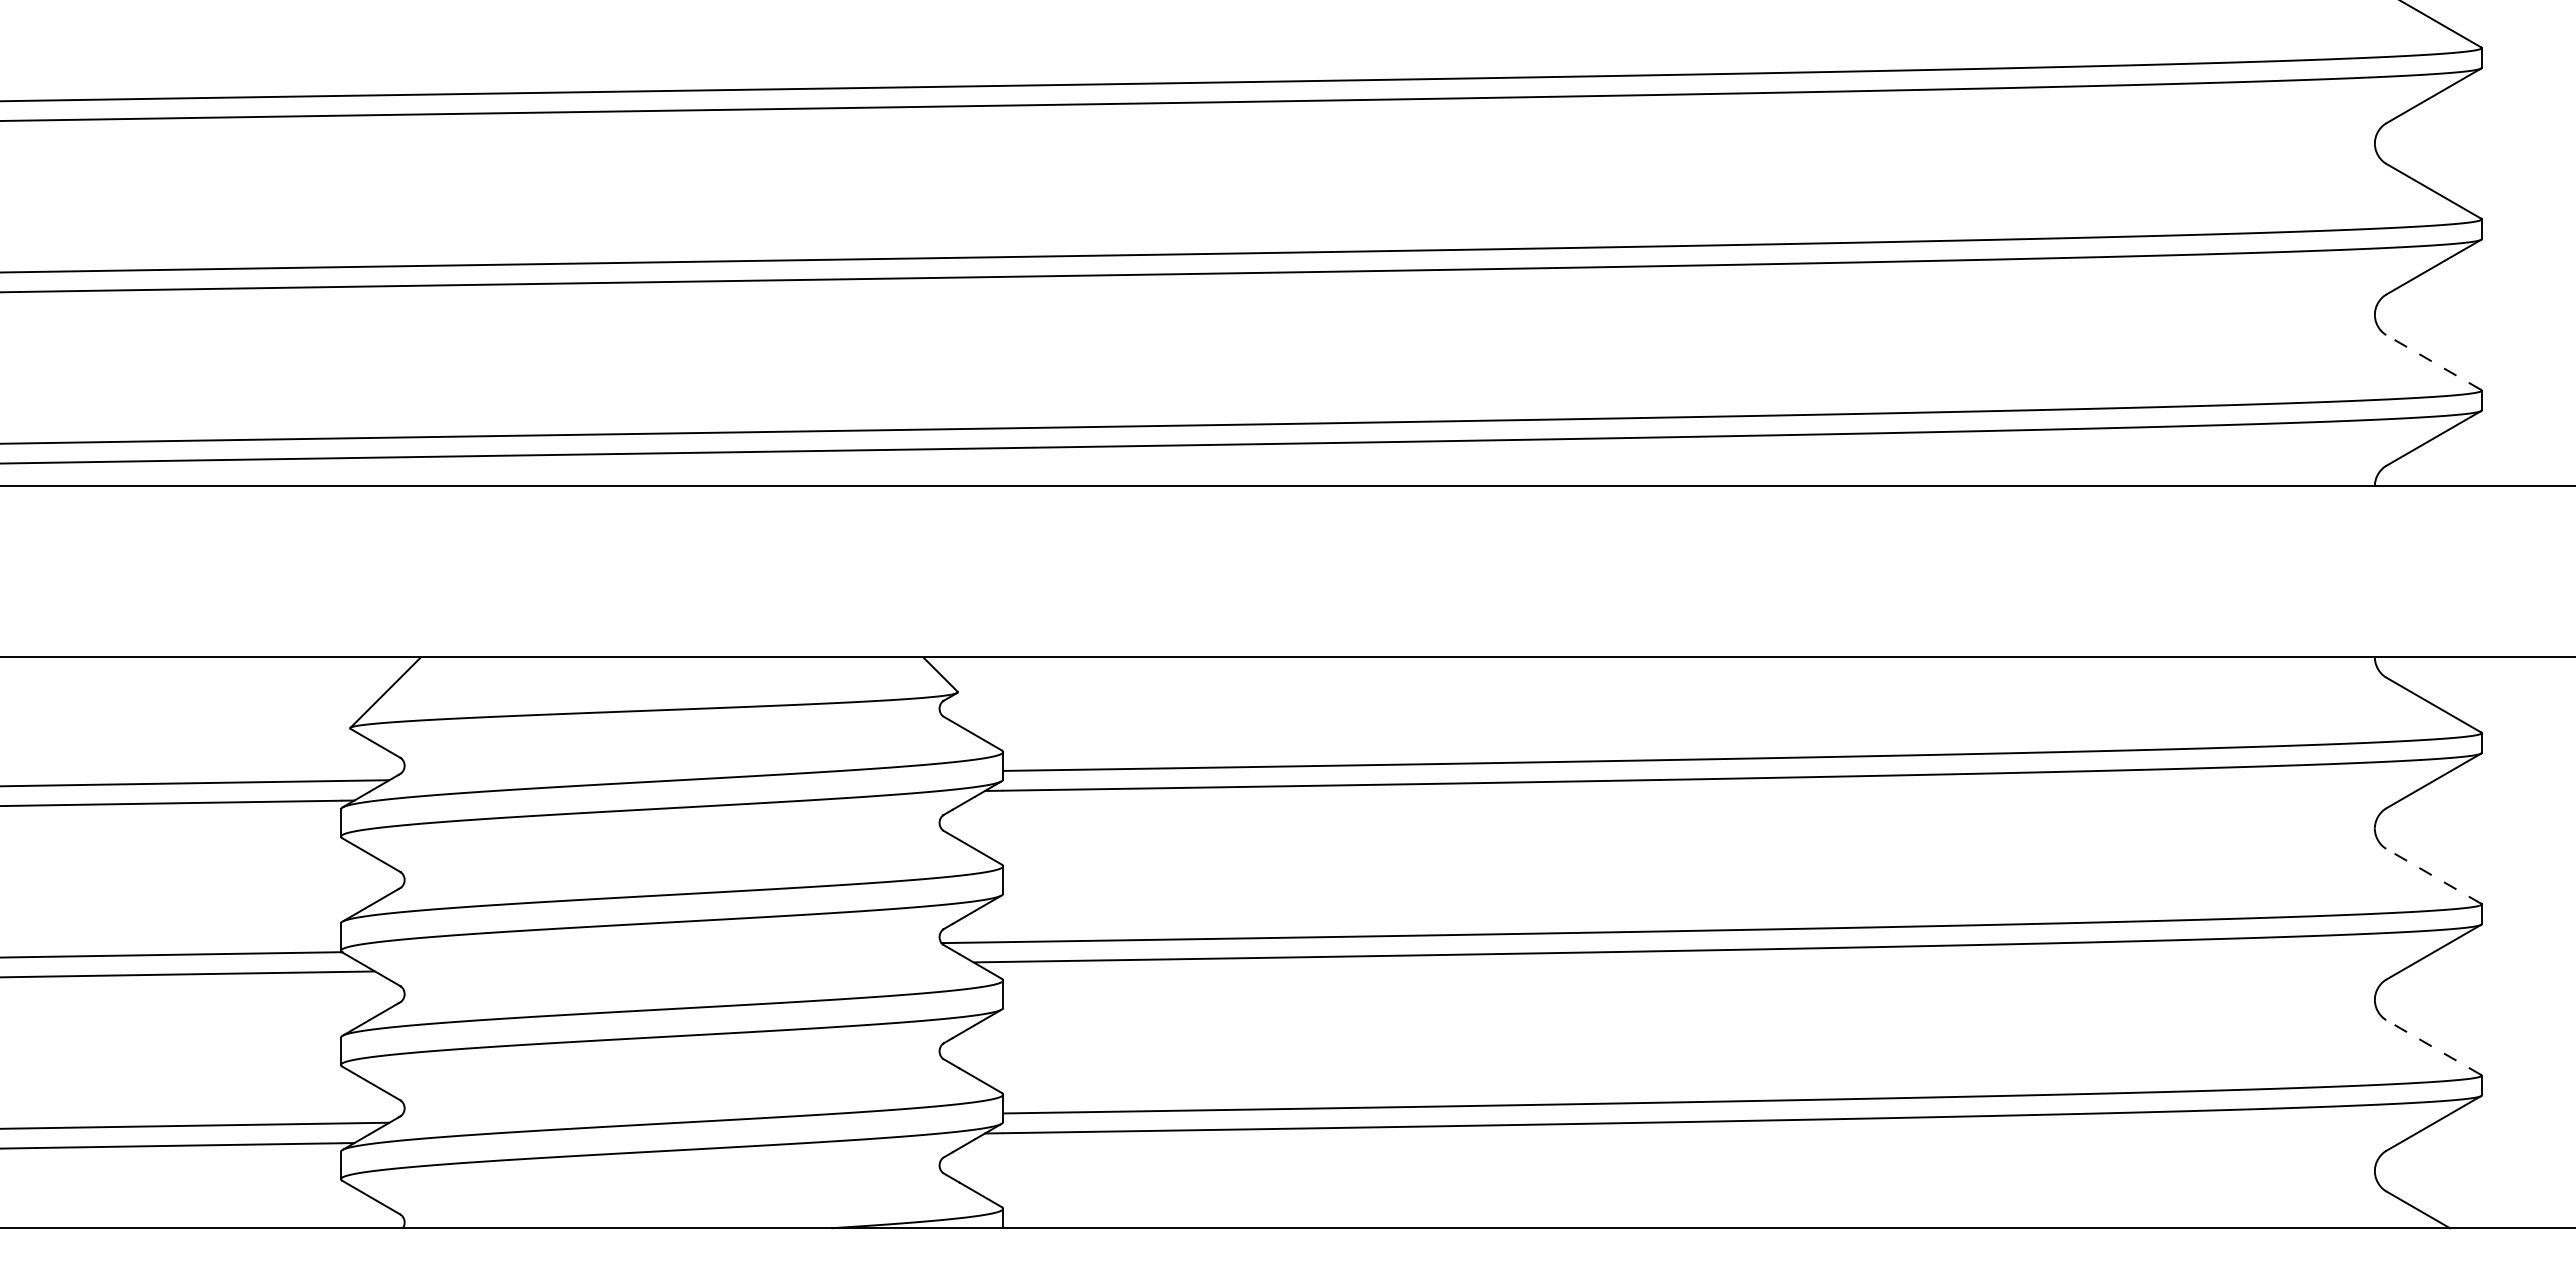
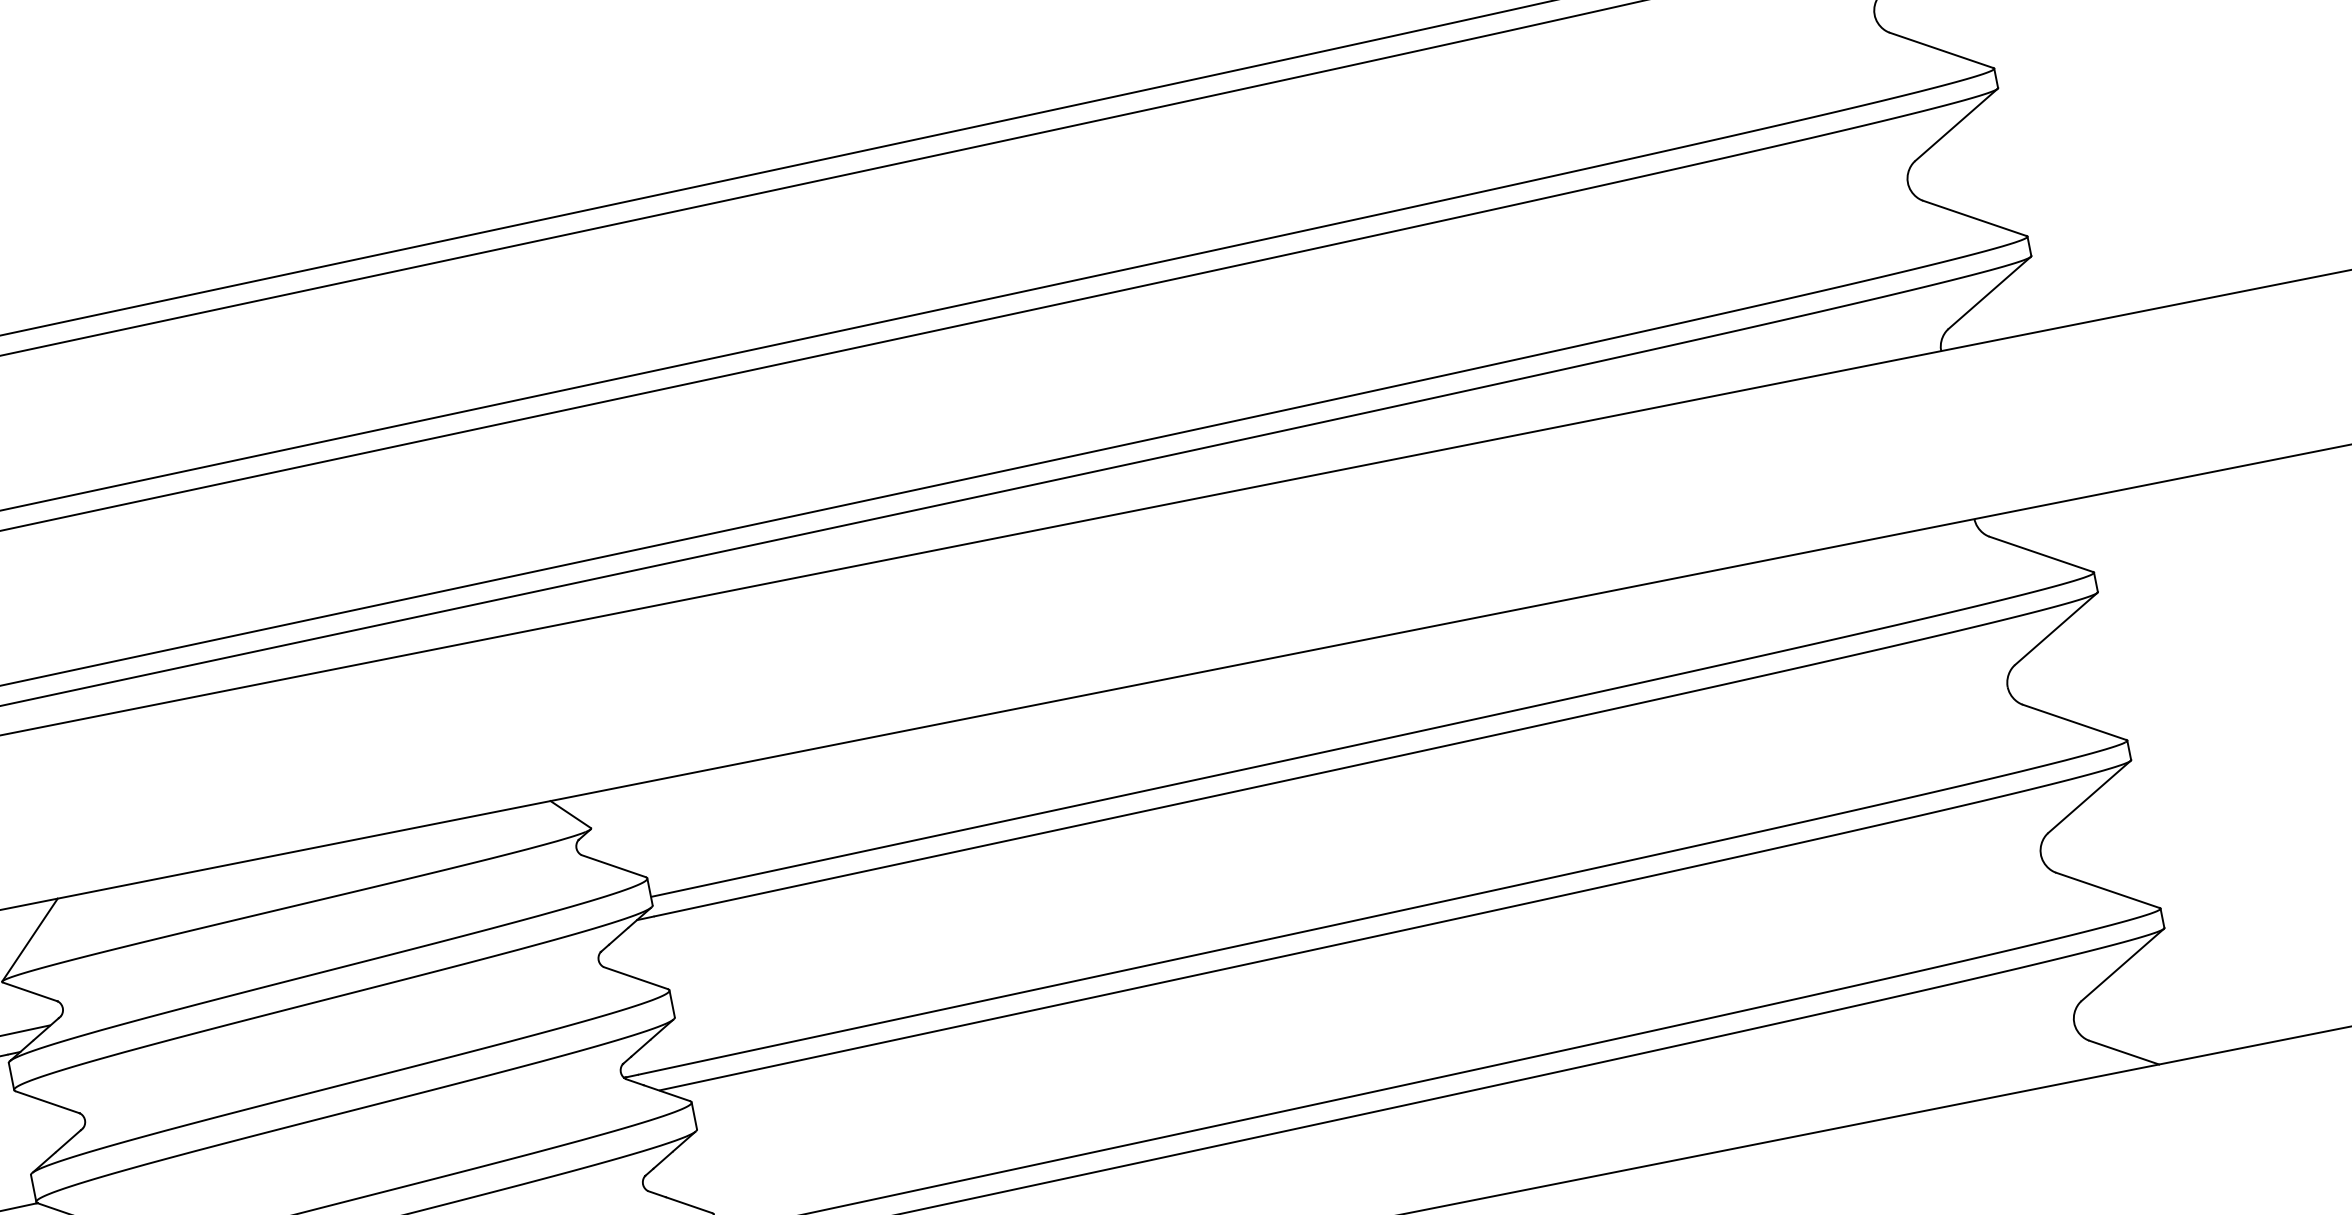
line: (2433, 362) -> (1974, 218), dashed -> solid
line: (2433, 876) -> (2074, 722), dashed -> solid
line: (2433, 1047) -> (2107, 890), dashed -> solid

